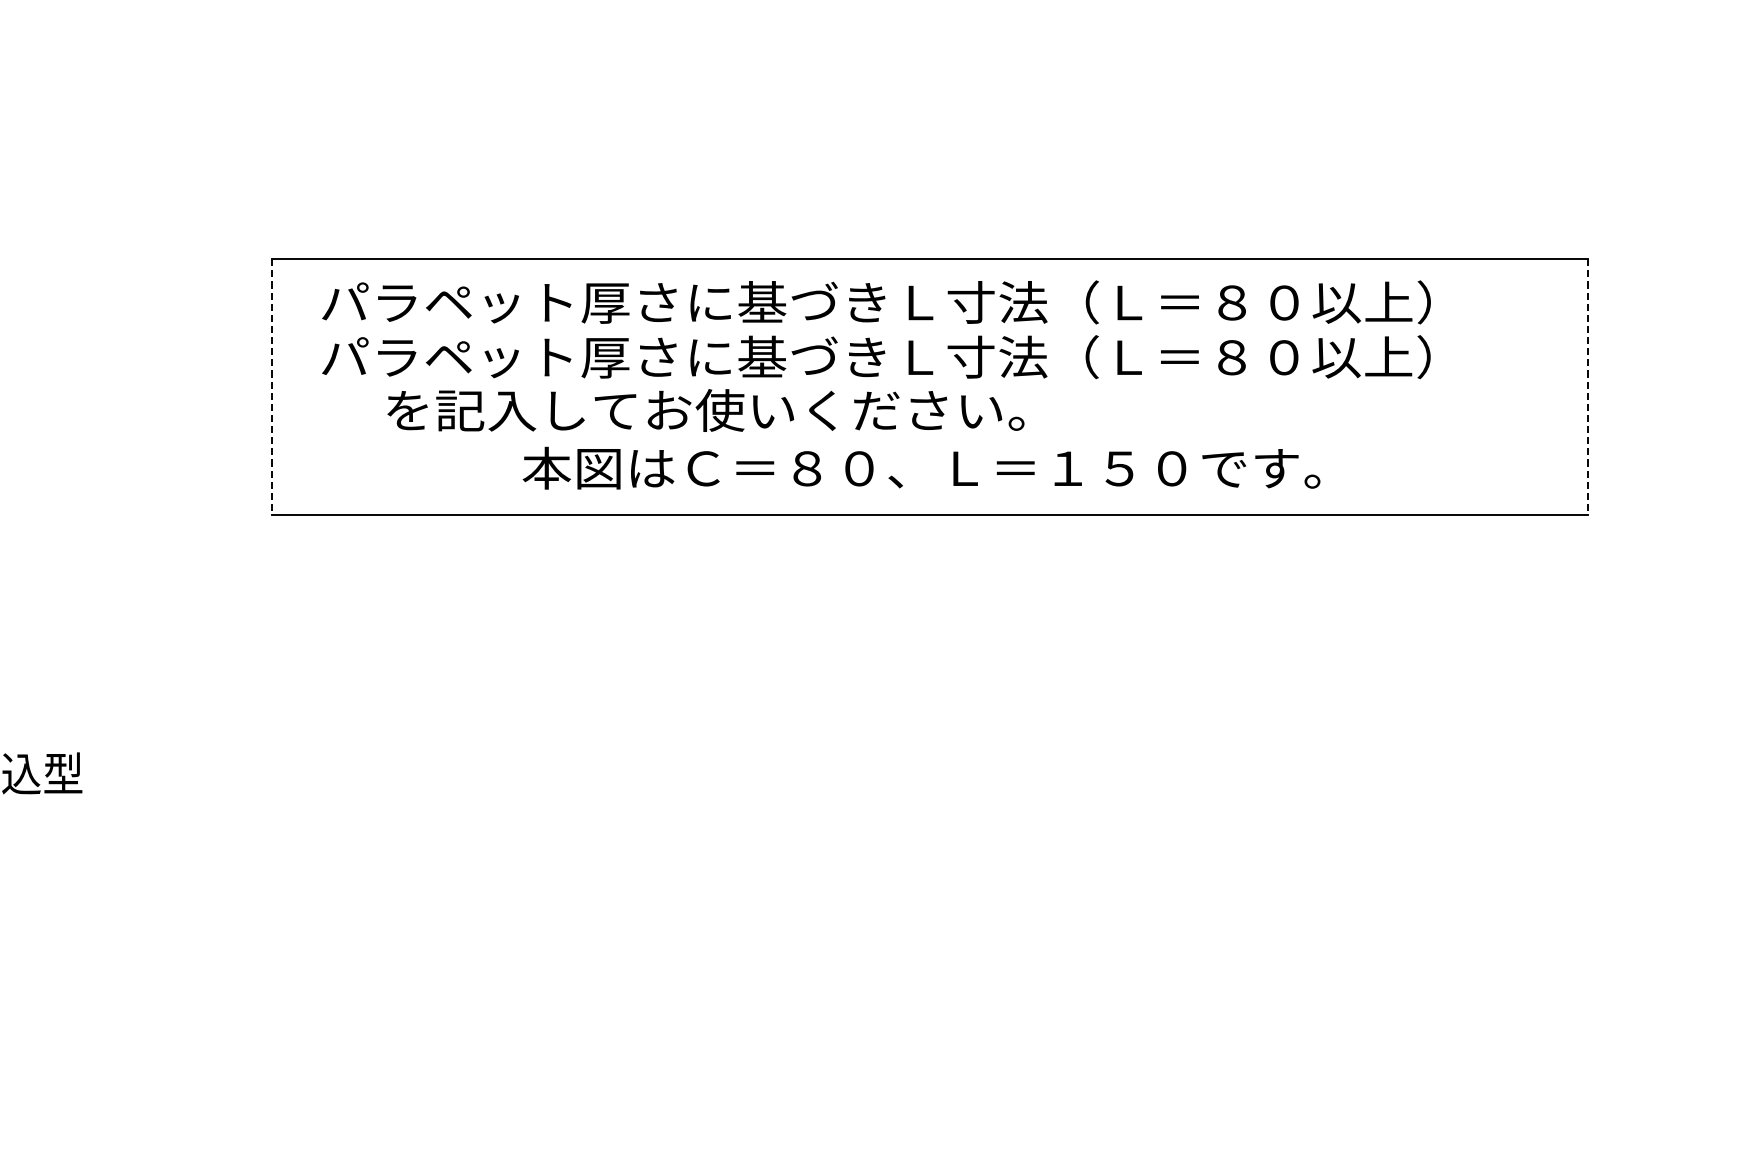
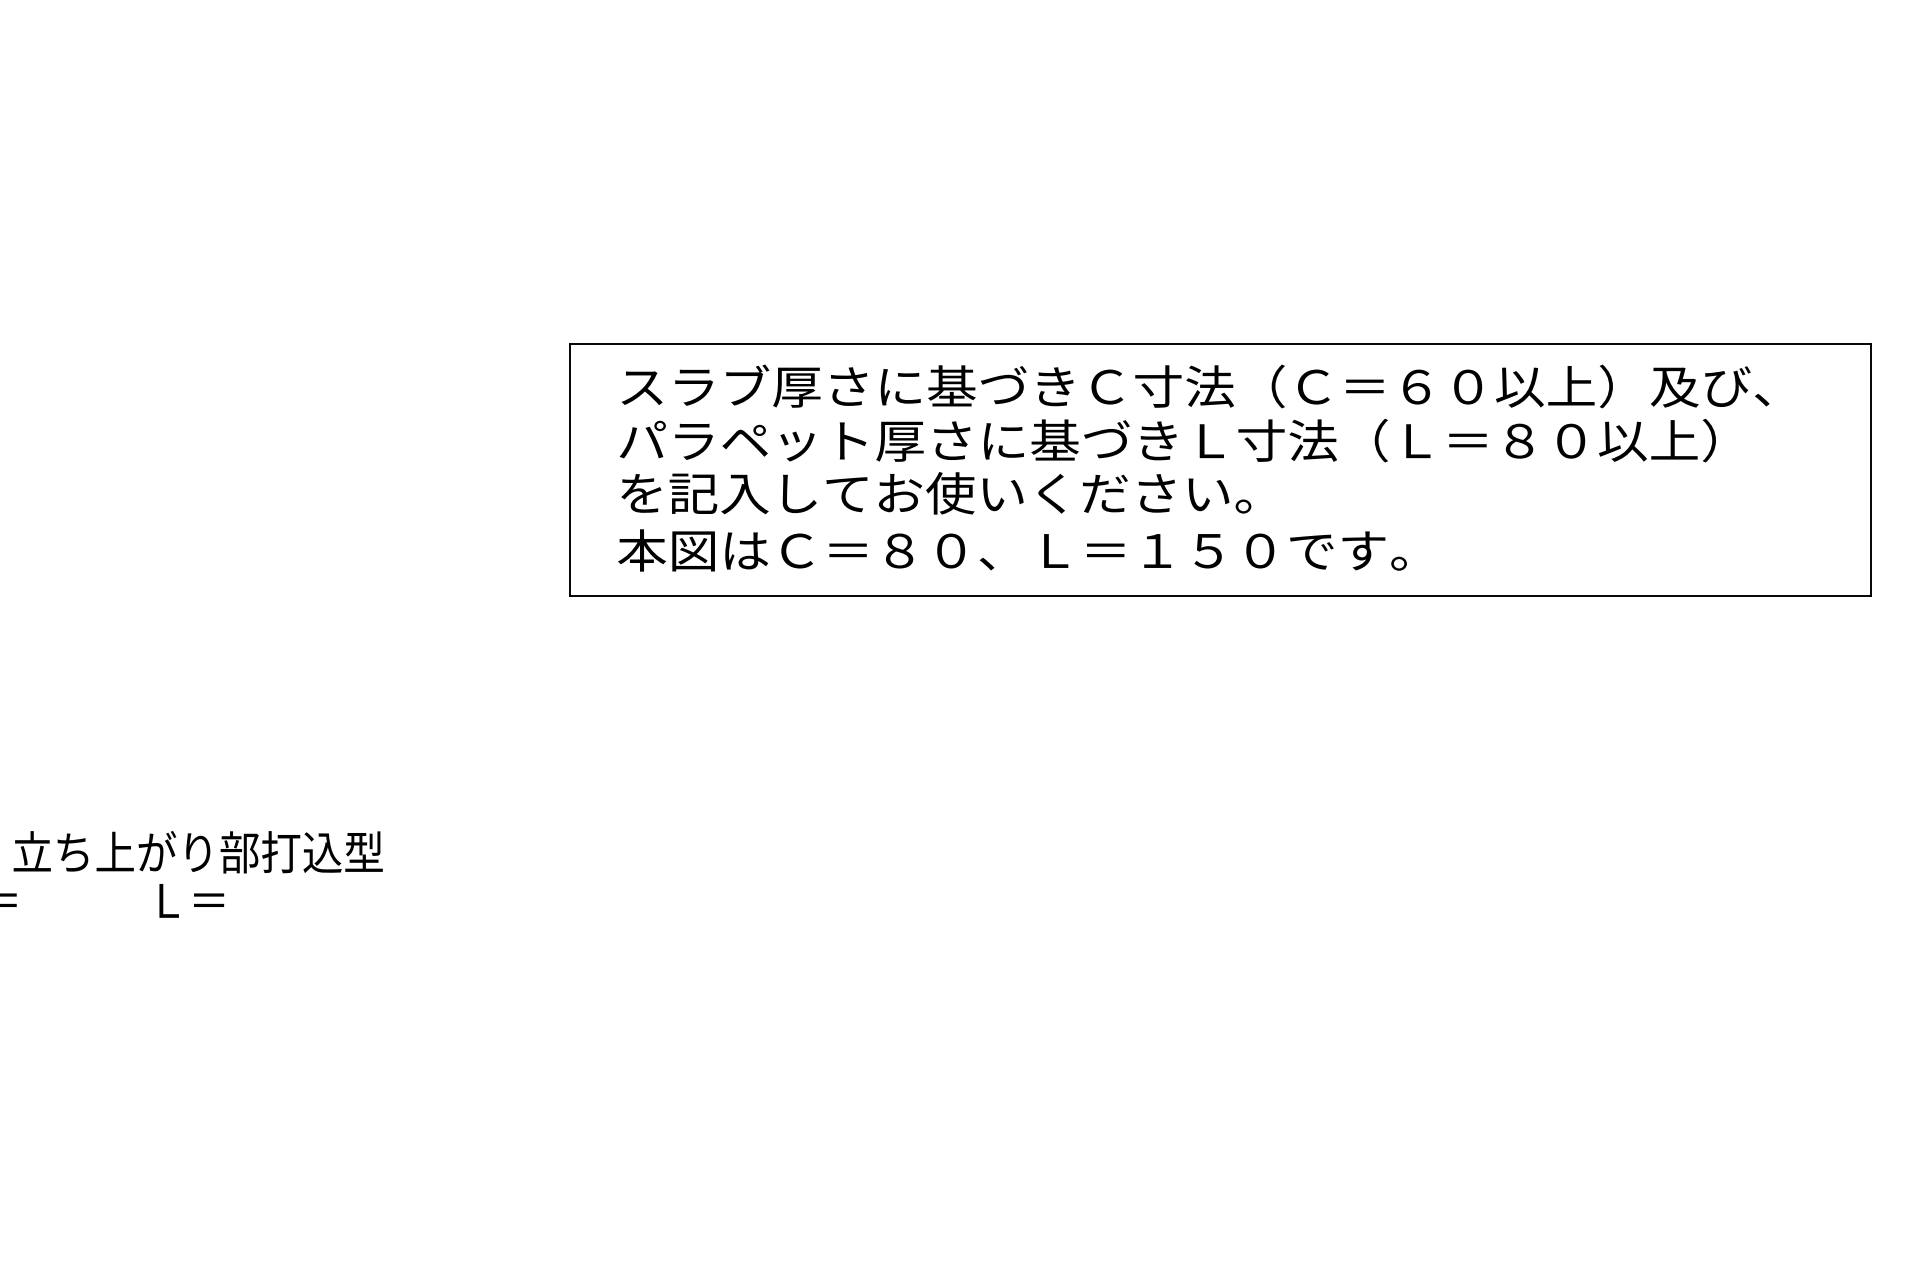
text: (903, 302) -> (1194, 386), パラペット厚さに基づきＬ寸法（Ｌ＝８０以上） -> スラブ厚さに基づきＣ寸法（Ｃ＝６０以上）及び、
line: (272, 387) -> (570, 470), dashed -> solid
line: (1588, 387) -> (1871, 470), dashed -> solid
text: (706, 410) -> (936, 493), moved
text: (921, 468) -> (1012, 550), moved

